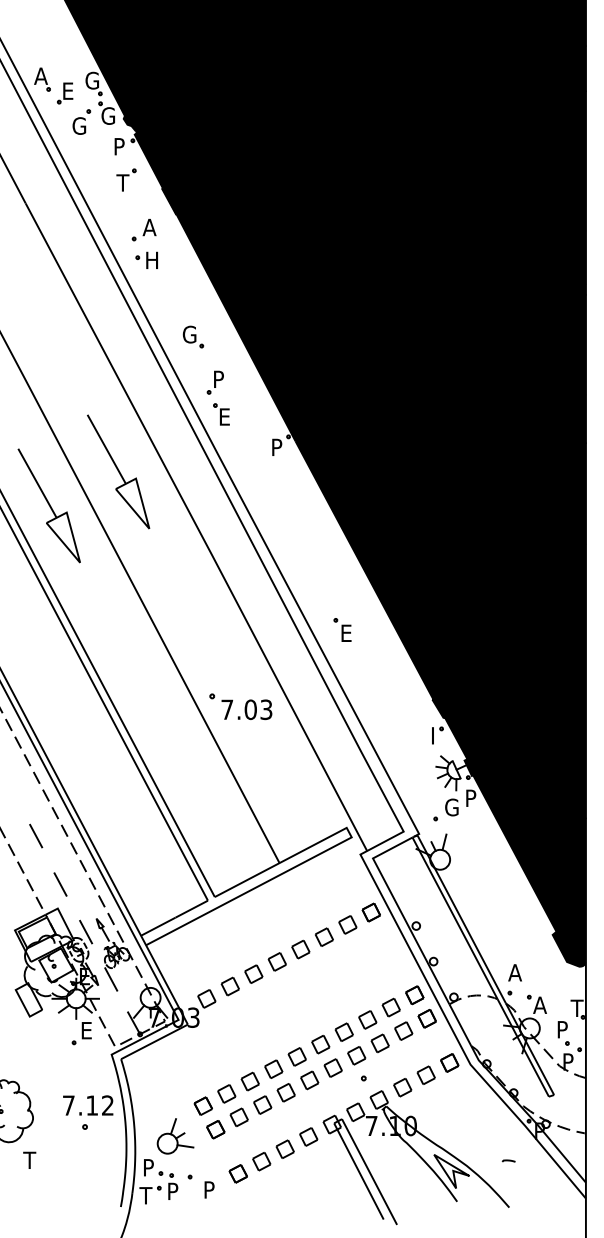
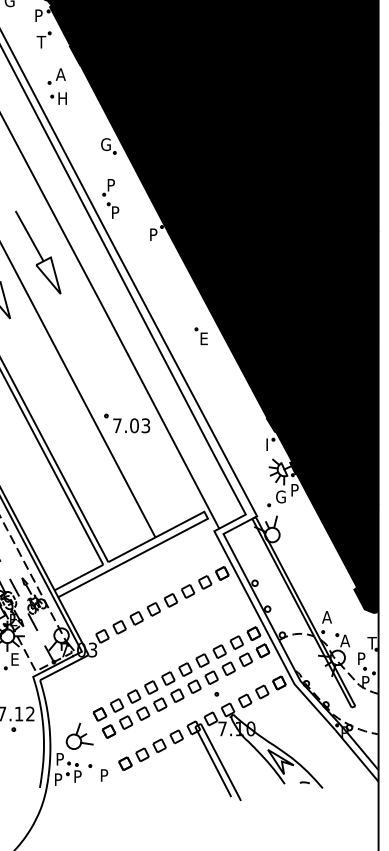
part: (193, 336) -> (108, 145), moved
text: (225, 416) -> (116, 212), E -> P
part: (342, 629) -> (201, 336), moved
curve: (508, 1160) -> (304, 782), moved
text: (145, 1195) -> (57, 779), T -> P

